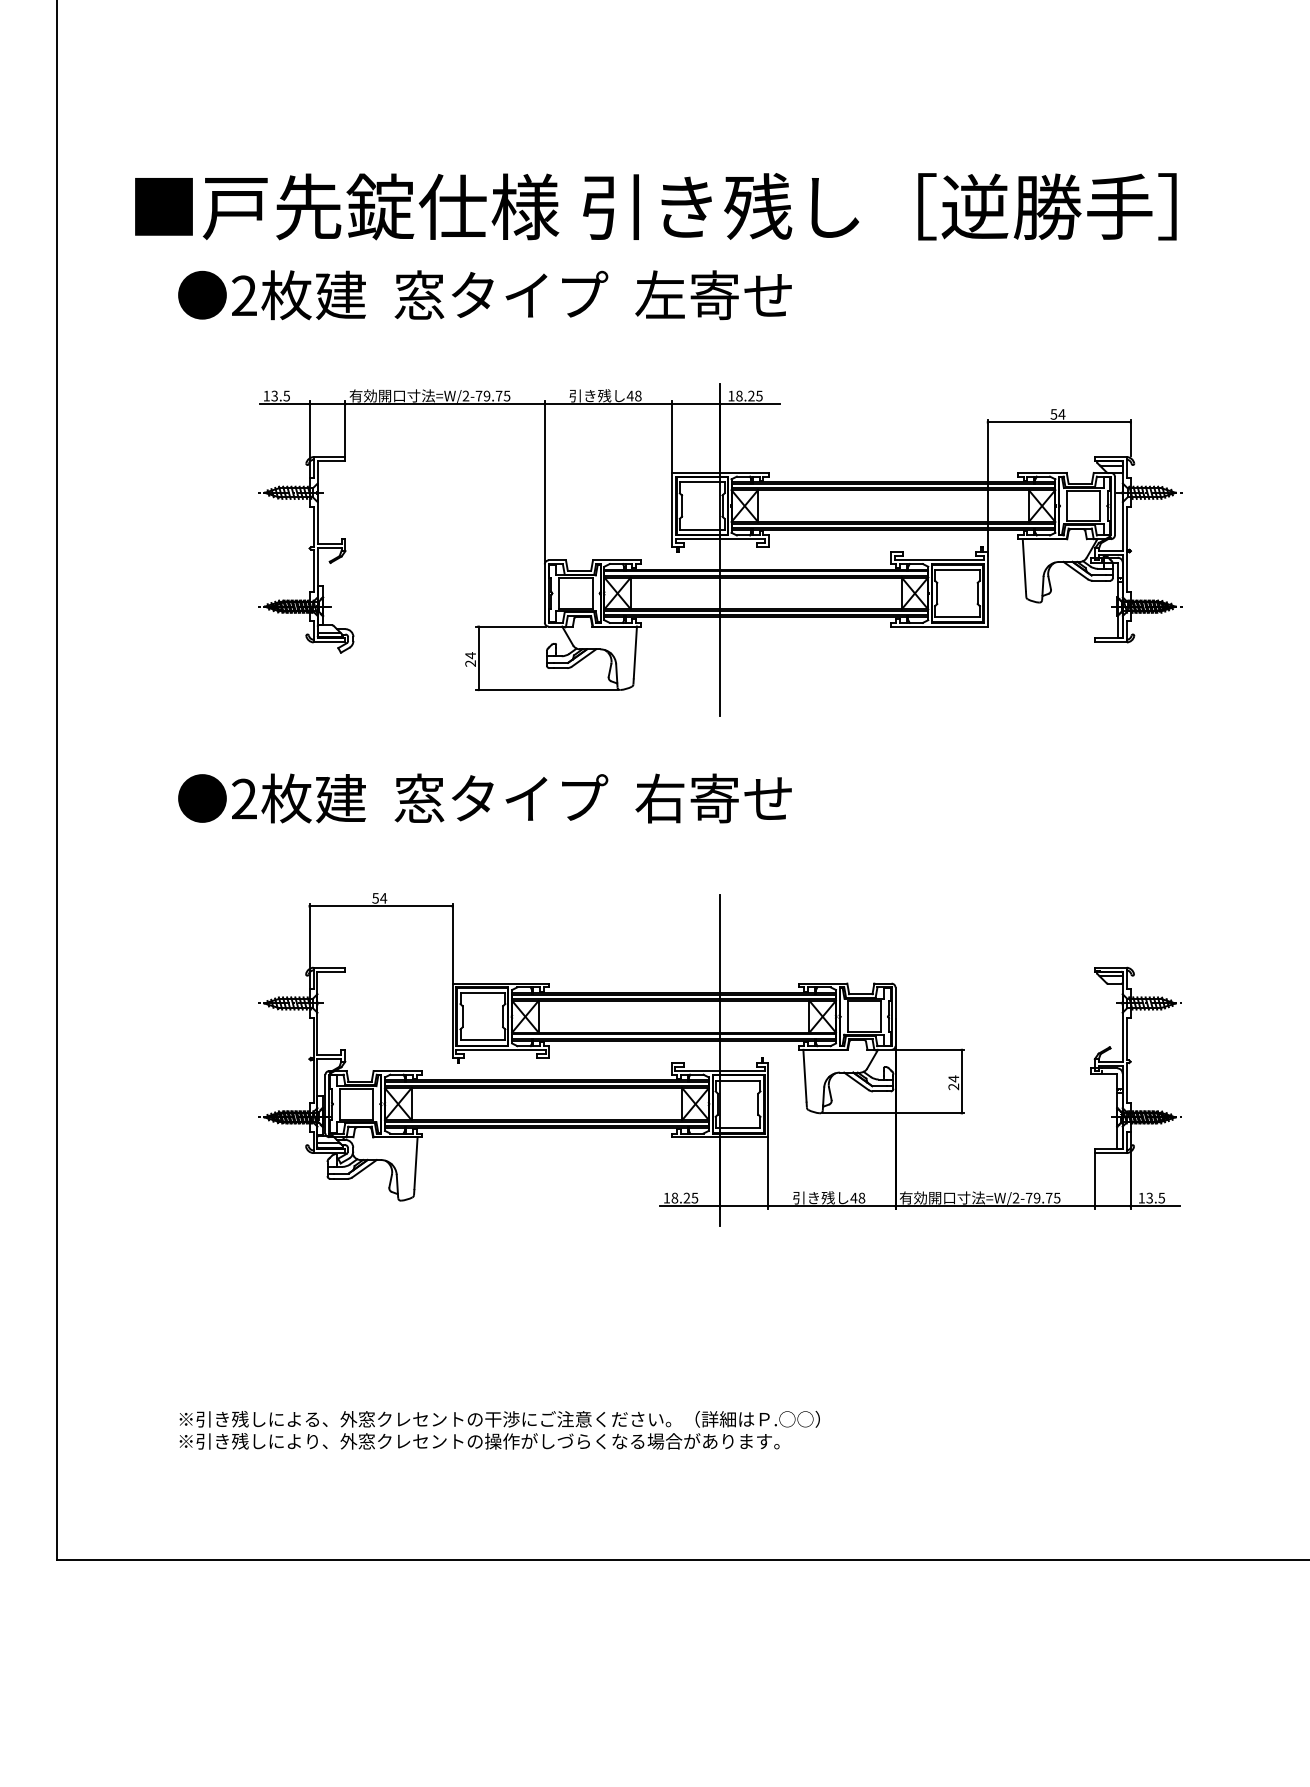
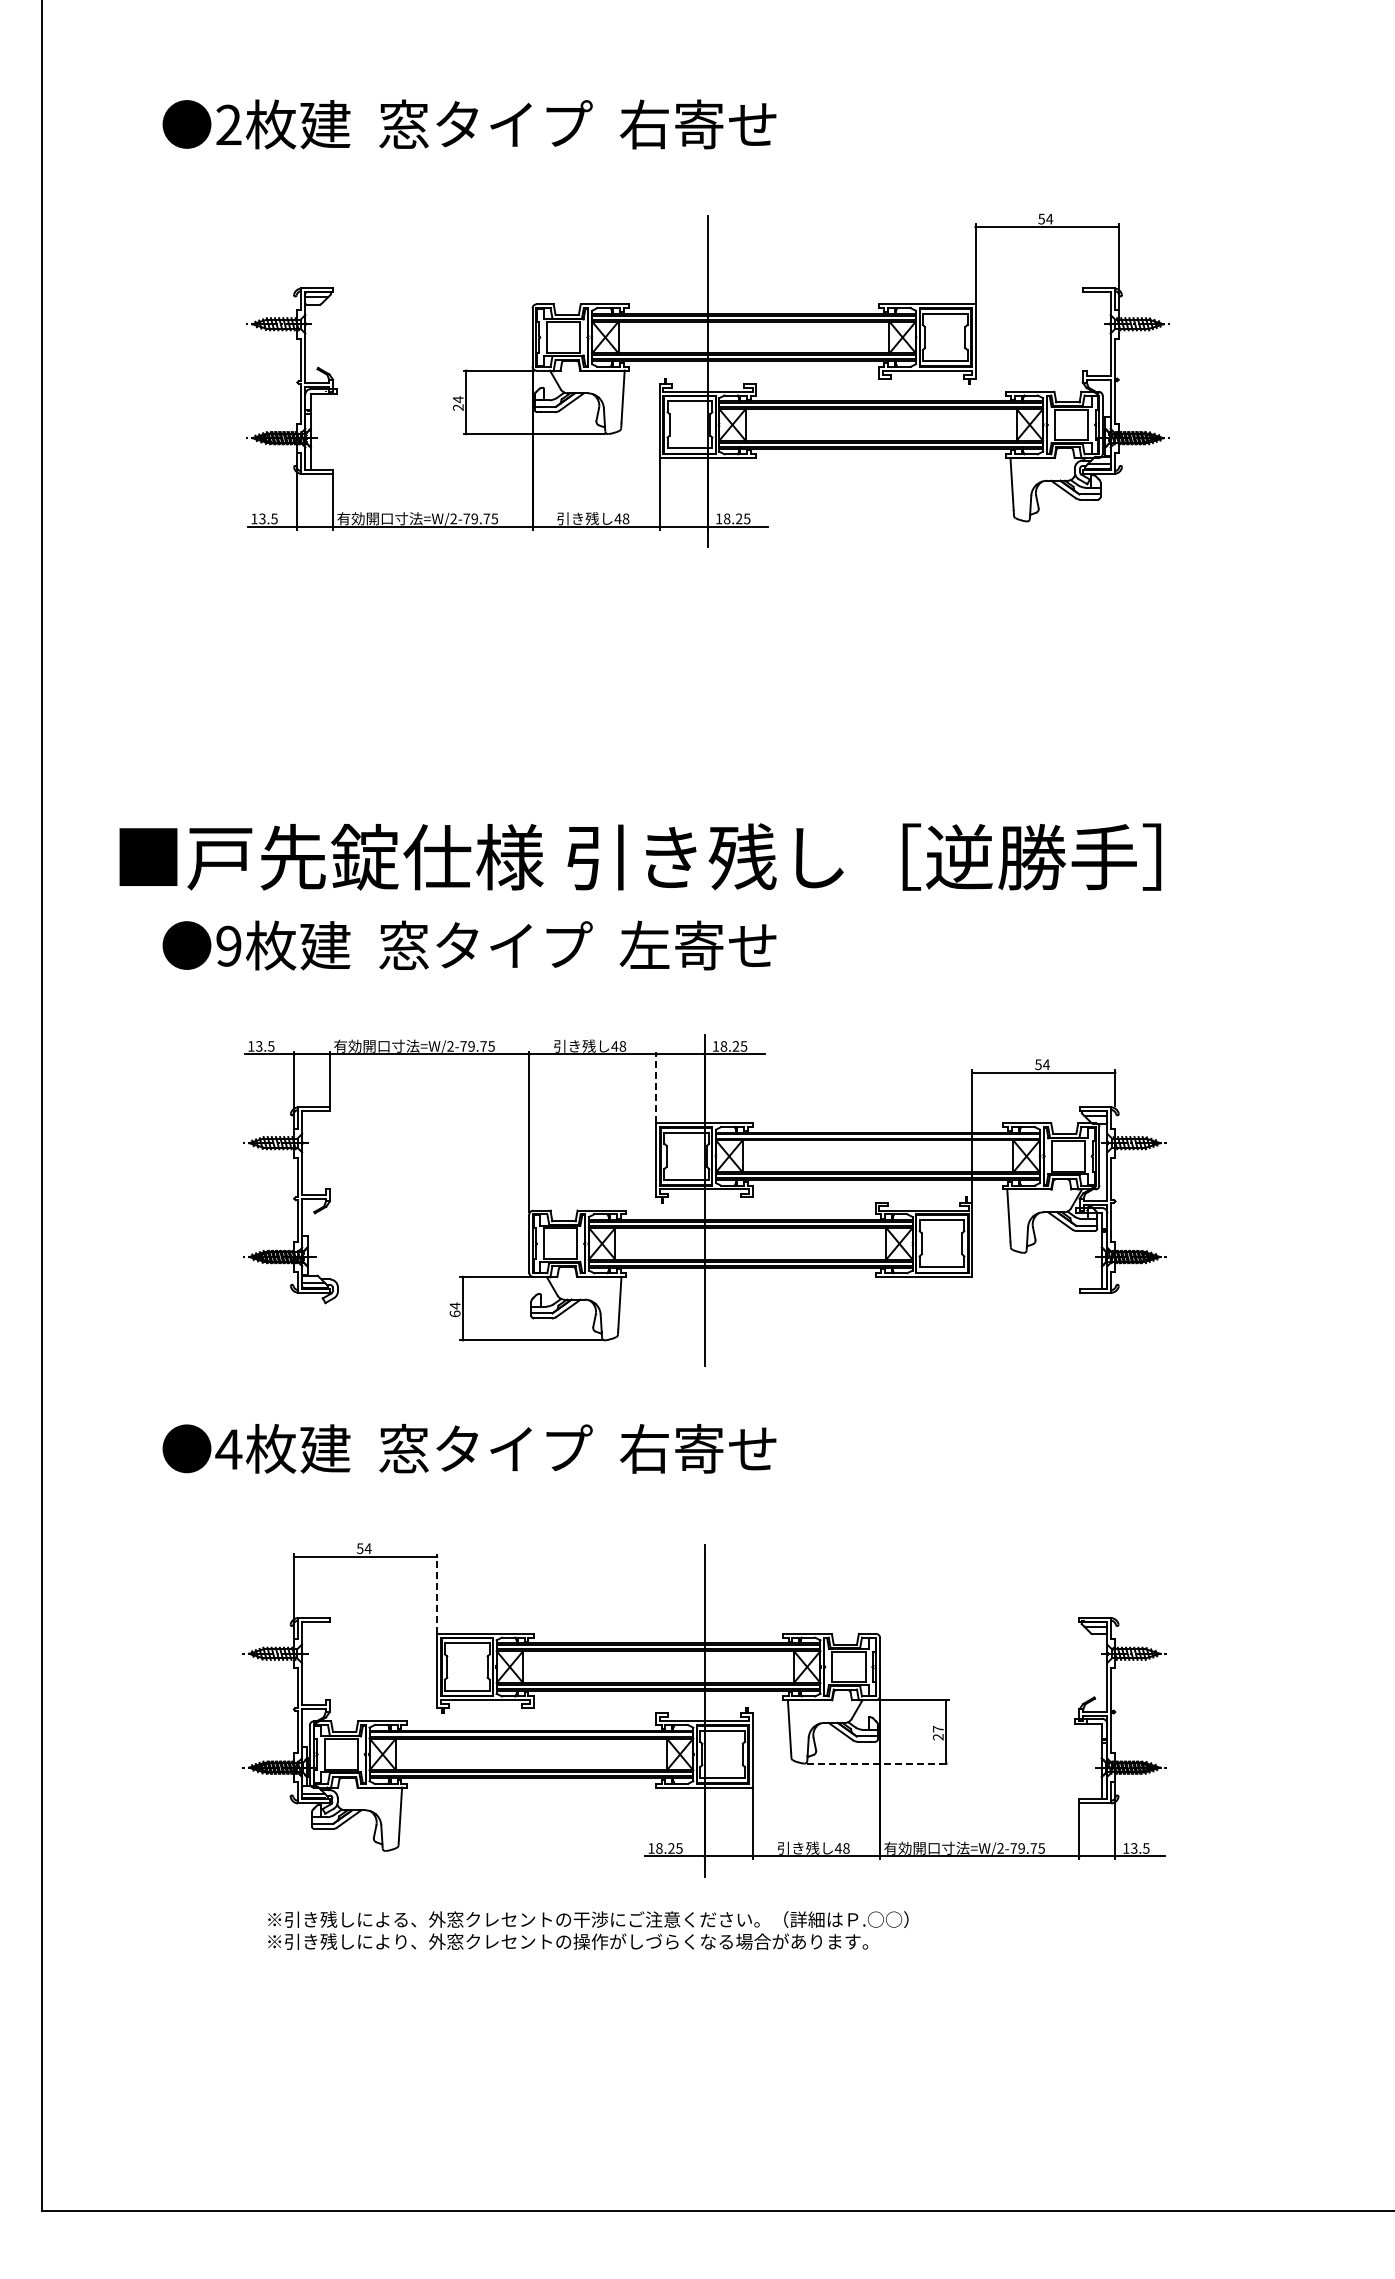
text: (243, 296) -> (228, 946), 2 -> 9
line: (671, 437) -> (656, 1087), solid -> dashed
text: (469, 663) -> (454, 1313), 24 -> 64
text: (243, 799) -> (228, 1449), 2 -> 4
line: (452, 943) -> (437, 1593), solid -> dashed
text: (953, 1078) -> (938, 1728), 24 -> 27
line: (893, 1113) -> (878, 1763), solid -> dashed
text: (499, 1430) -> (588, 1930), moved

